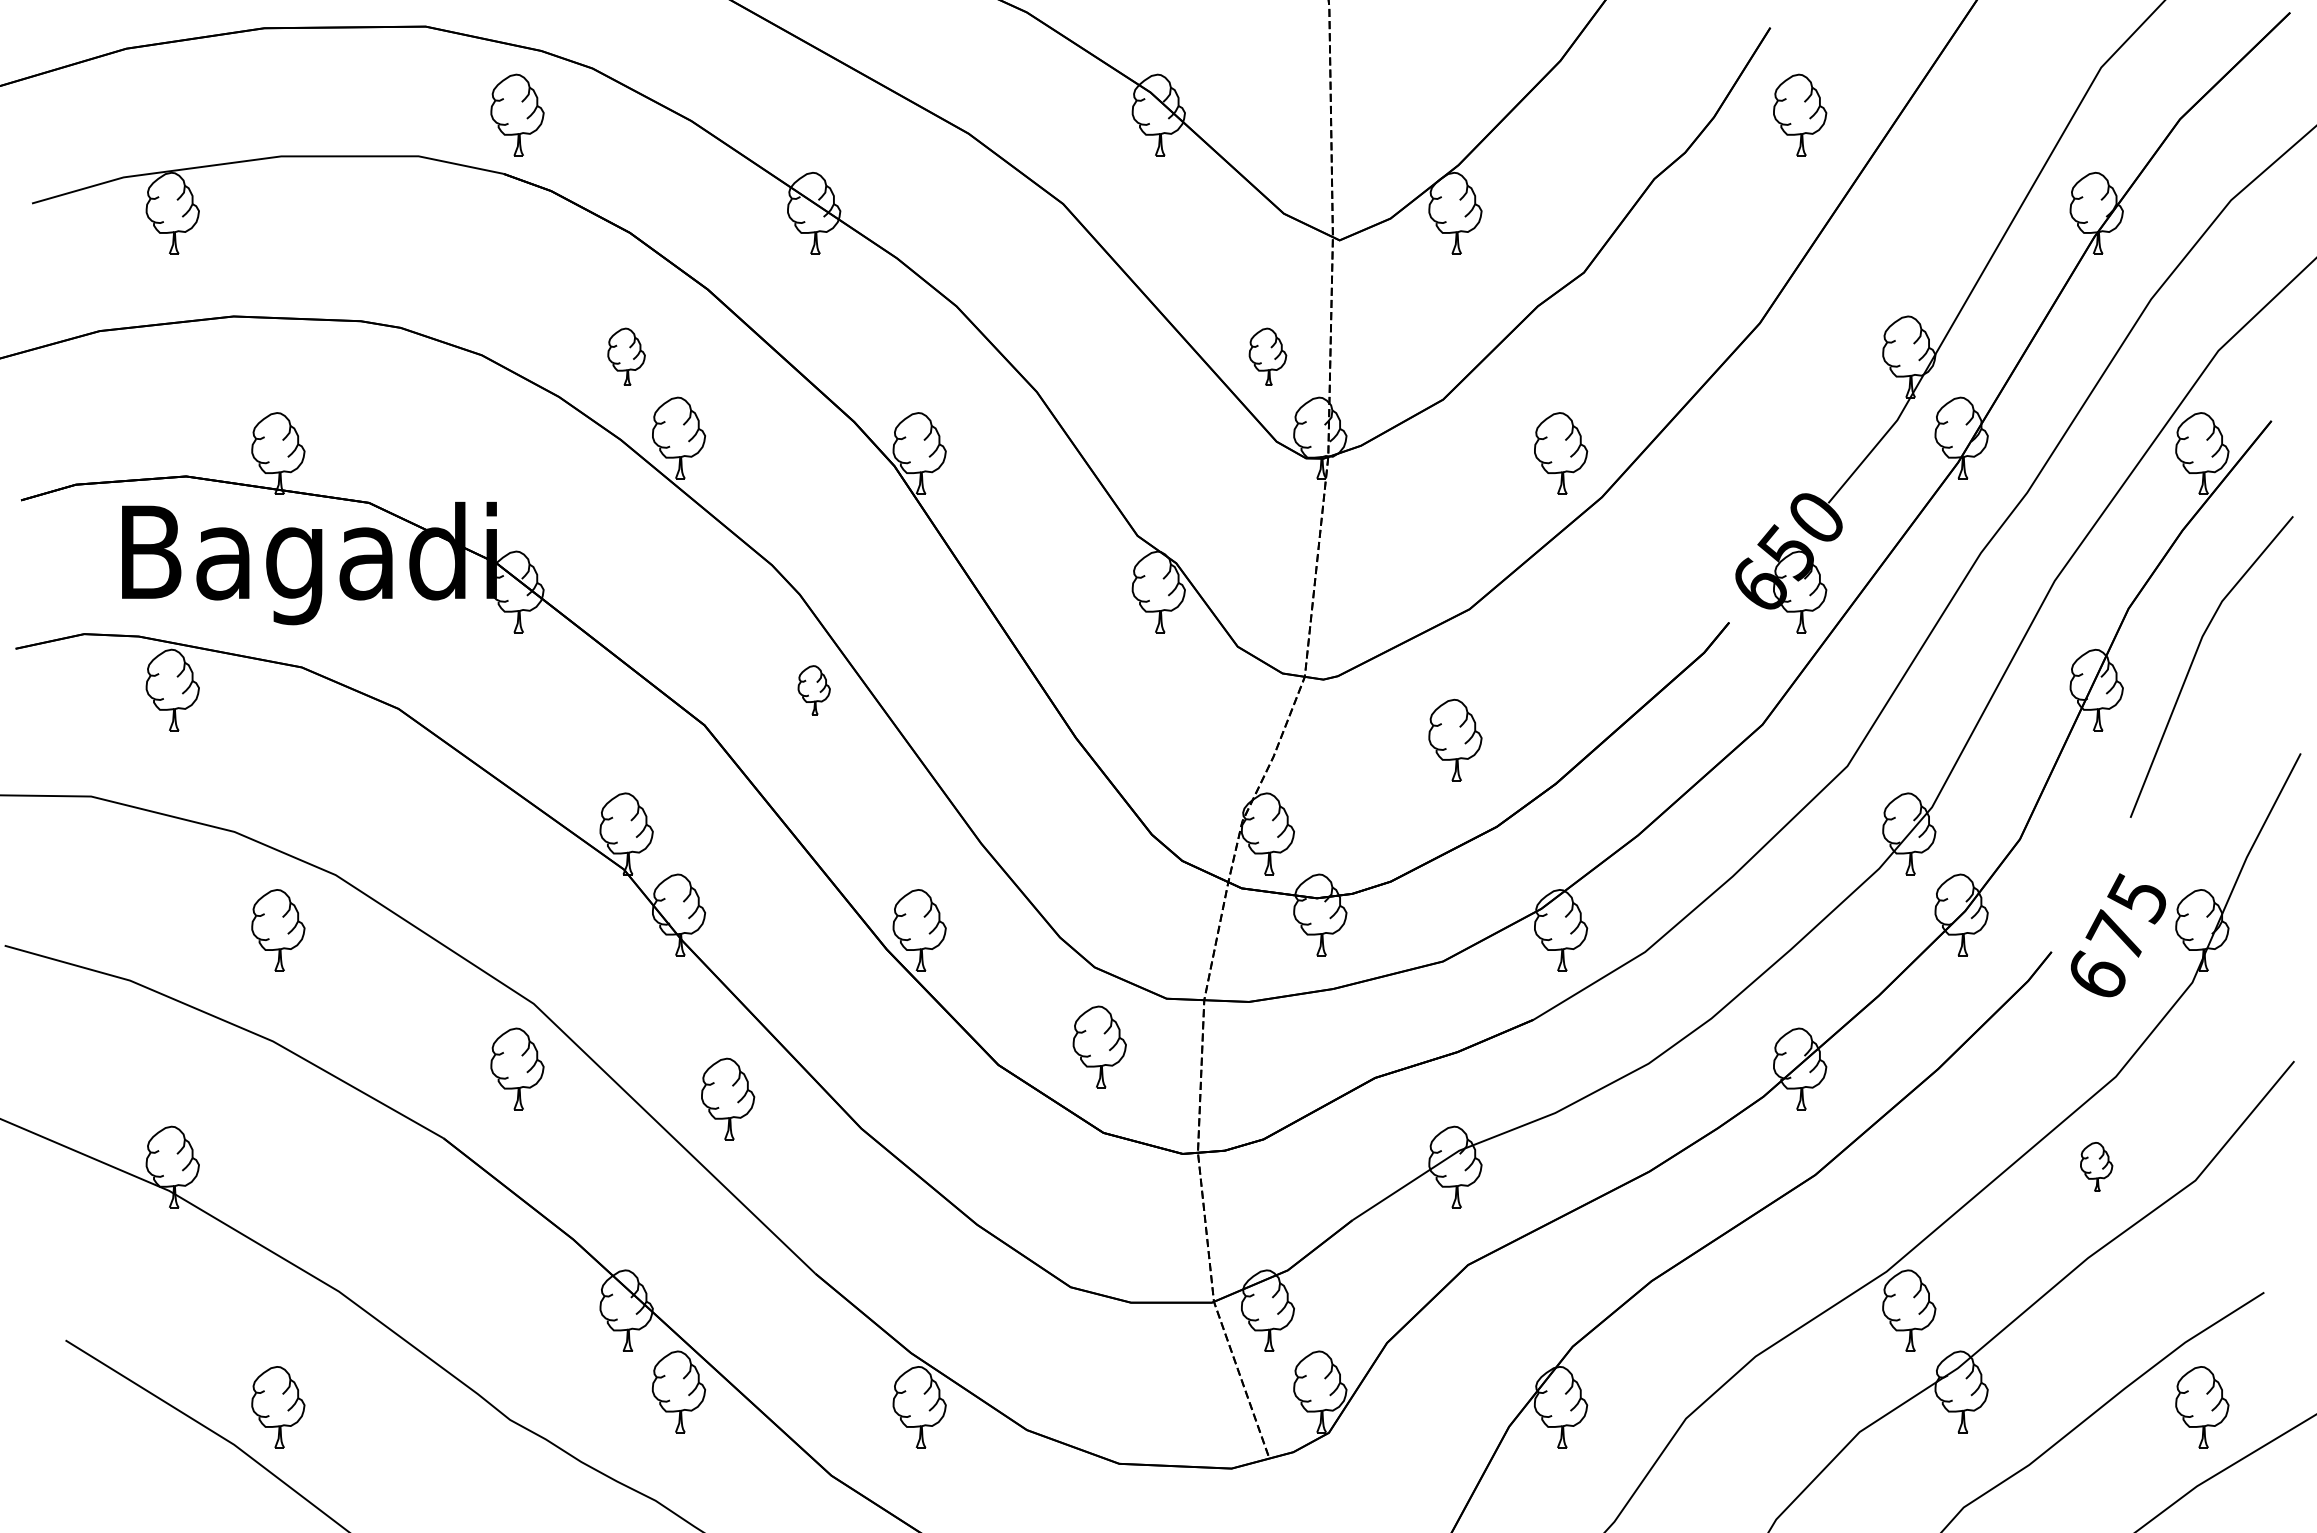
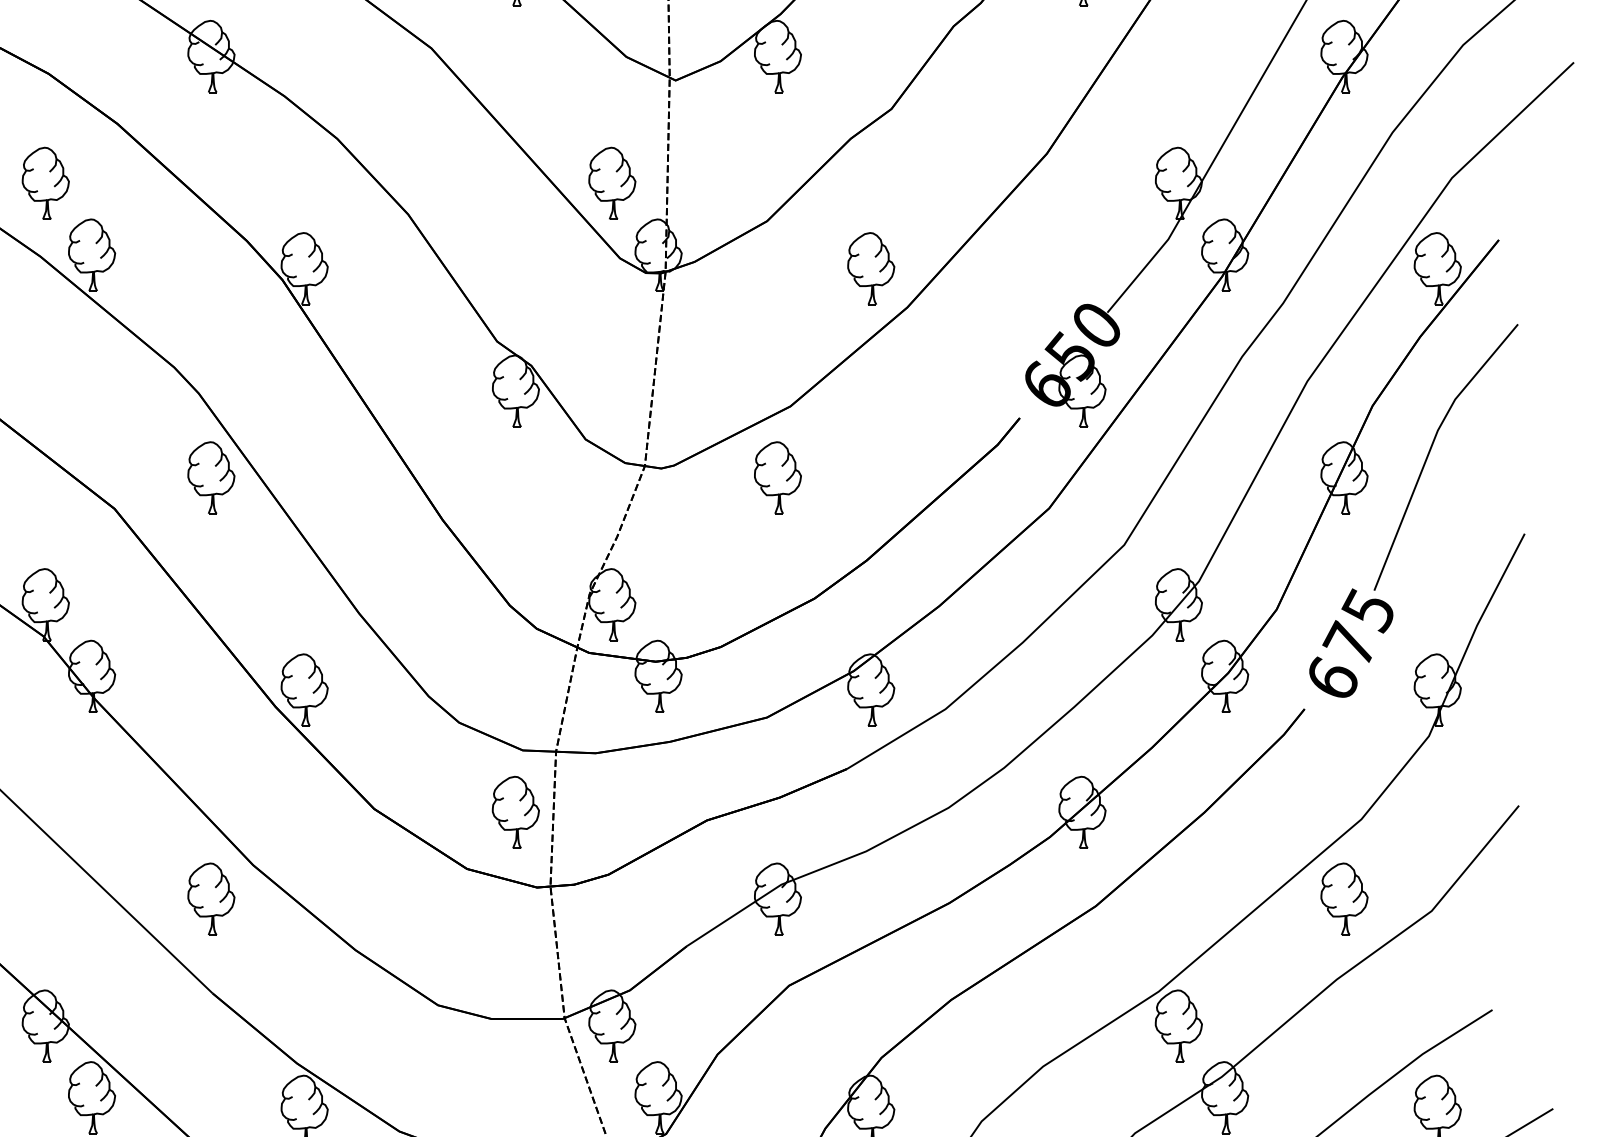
part: (626, 356) -> (45, 183), size x1.43
part: (1267, 356) -> (611, 183), size x1.43
part: (814, 690) -> (211, 478), size x1.67
part: (1455, 739) -> (778, 477), moved
text: (2118, 935) -> (1351, 643), moved
part: (1099, 1046) -> (515, 812), moved
part: (728, 1098) -> (211, 898), moved
part: (2096, 1166) -> (1344, 898), size x1.67

